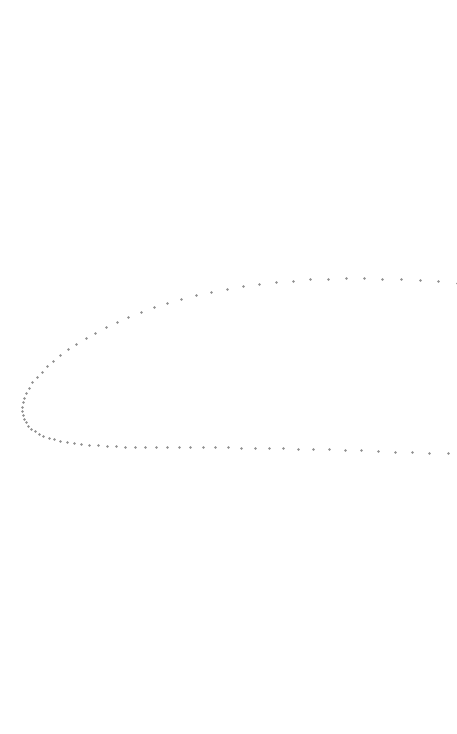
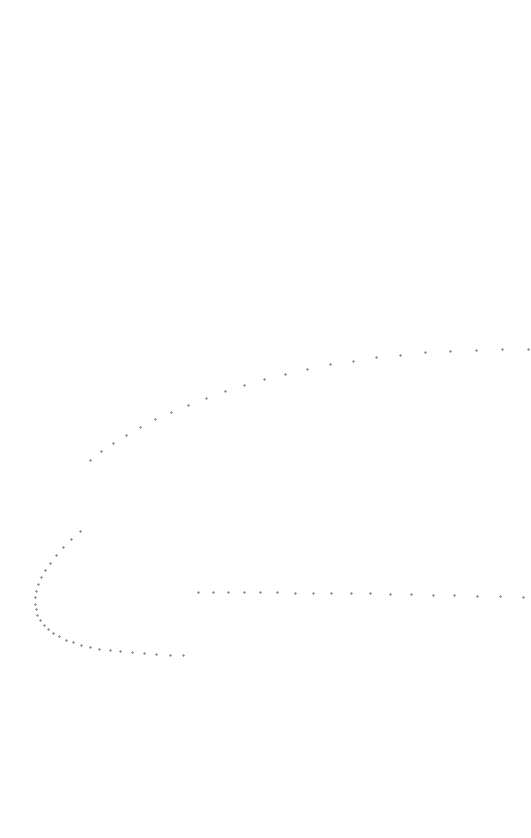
part: (67, 441) -> (100, 647), moved

